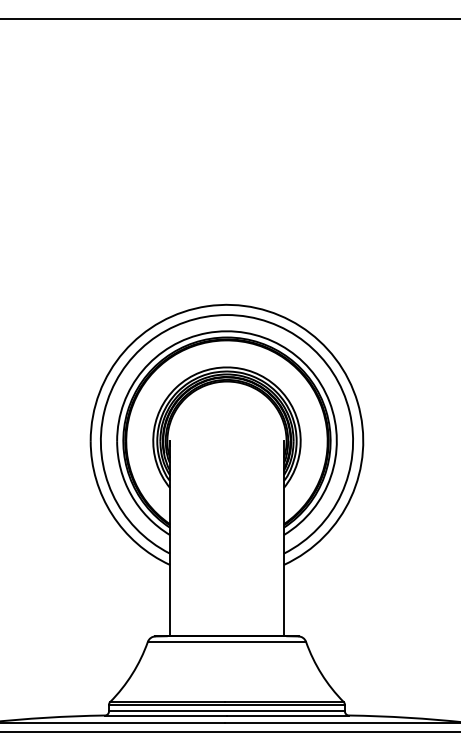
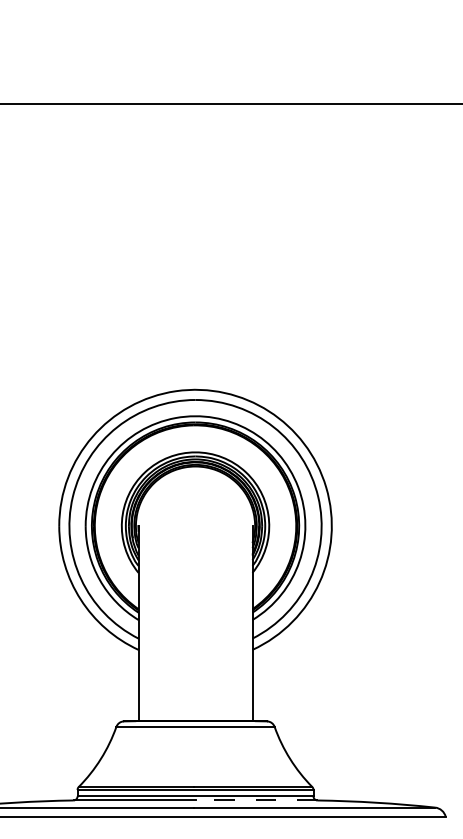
line: (287, 715) -> (256, 800), solid -> dashed

